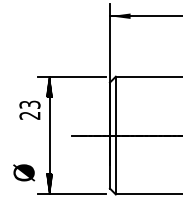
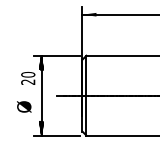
text: (30, 104) -> (28, 74), 23 -> 20
text: (24, 172) -> (24, 106), moved

